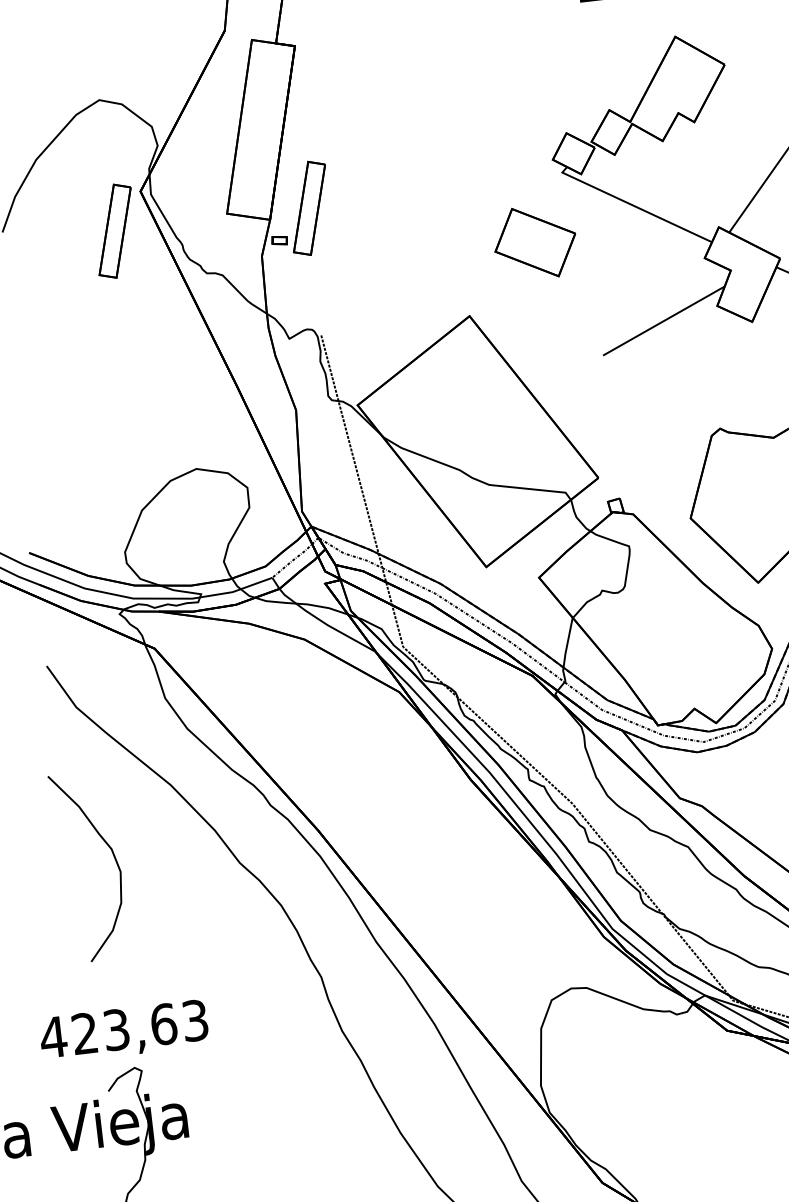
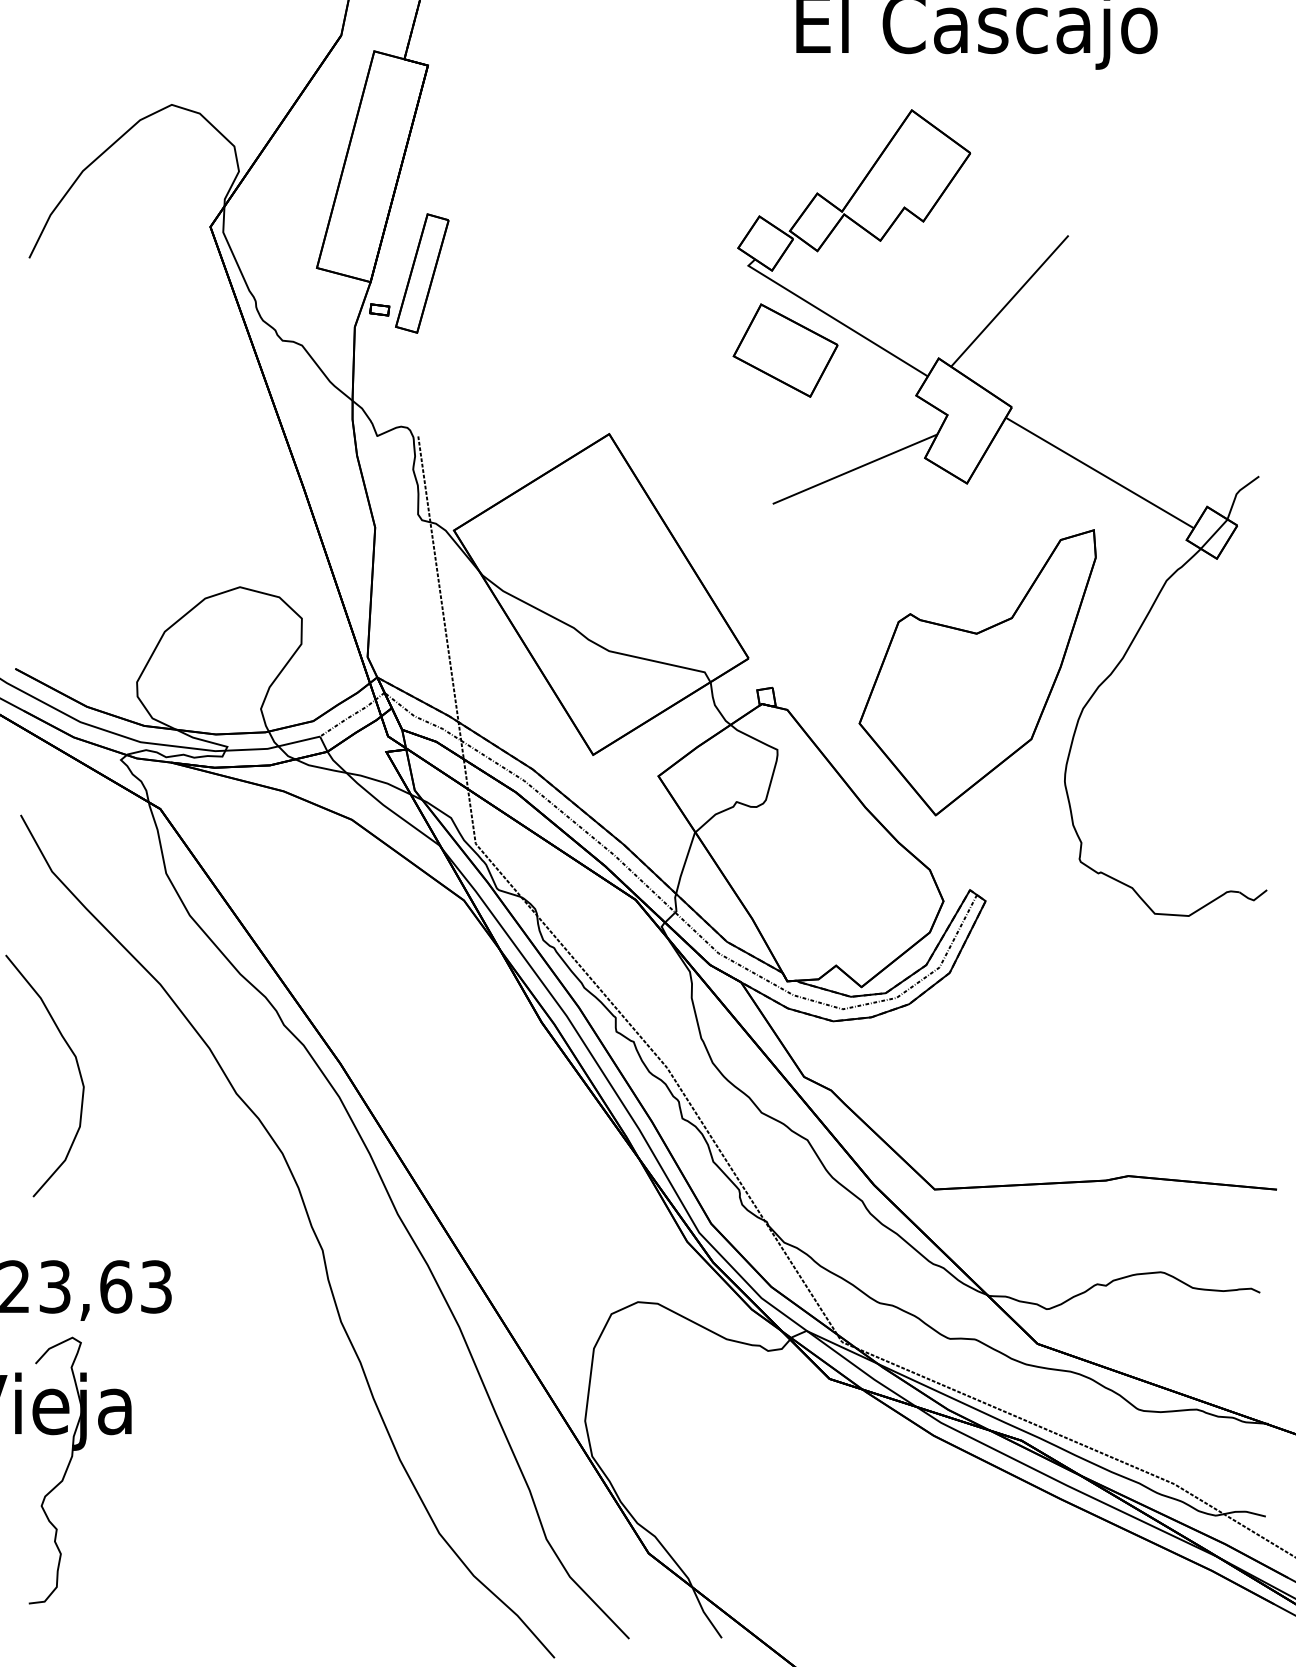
part: (115, 231) -> (172, 273), removed
part: (535, 242) -> (785, 350), moved

